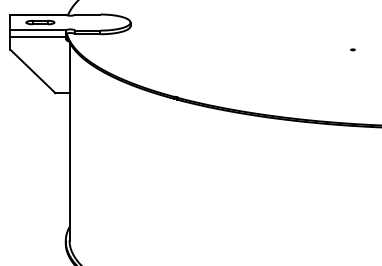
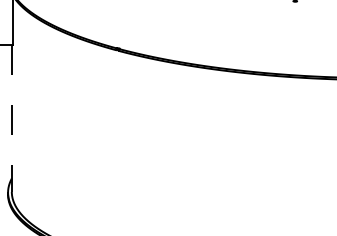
line: (69, 166) -> (11, 117), solid -> dashed

